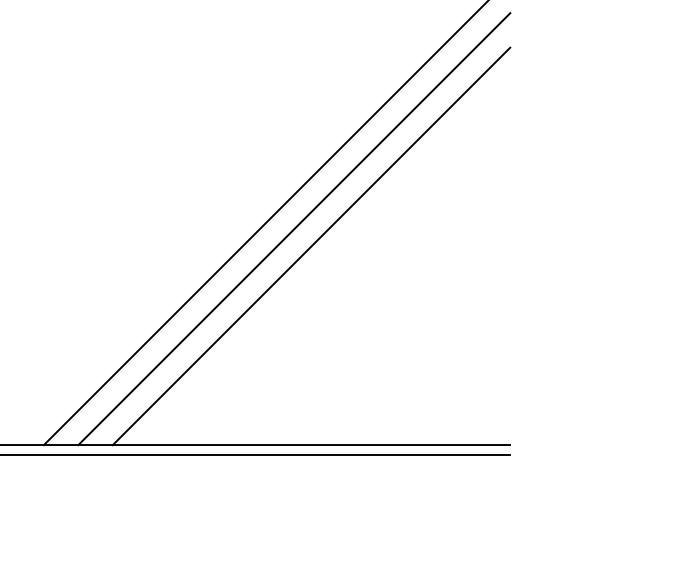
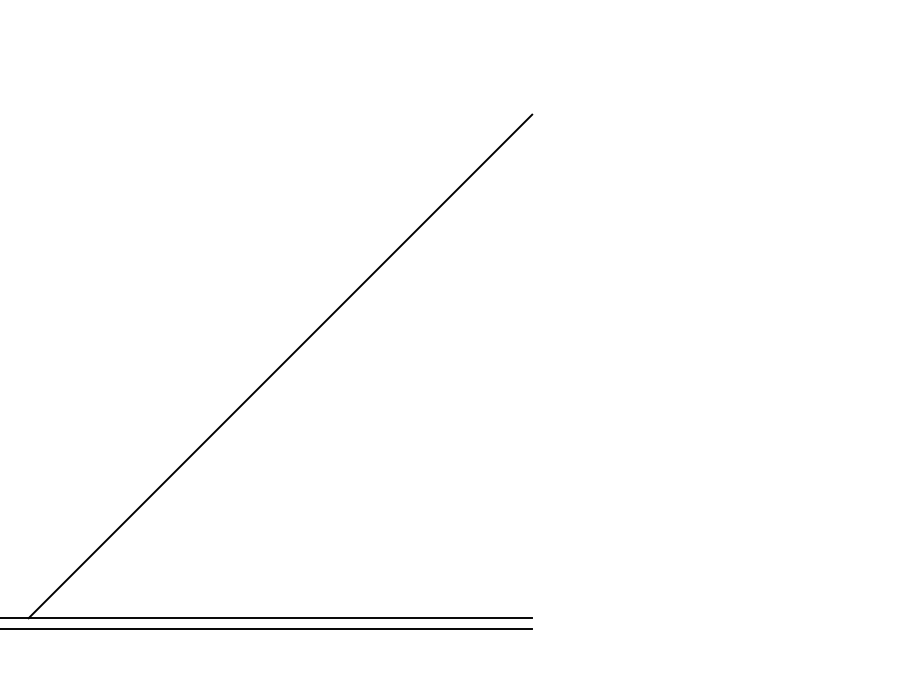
line: (293, 228) -> (298, 384), removed
line: (311, 246) -> (317, 403), removed

